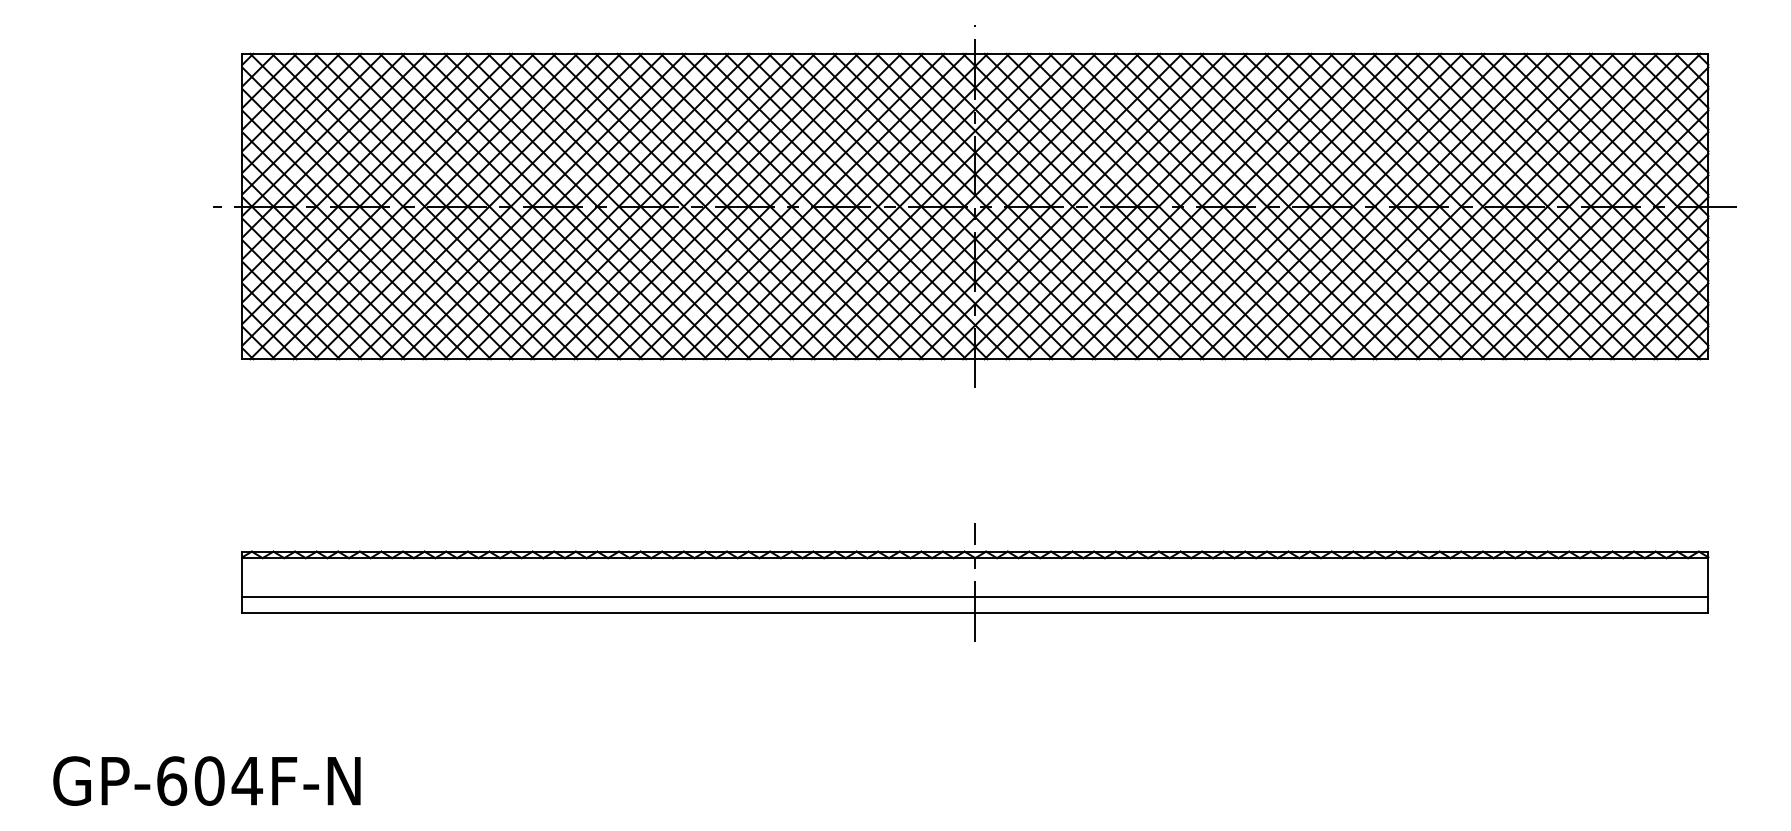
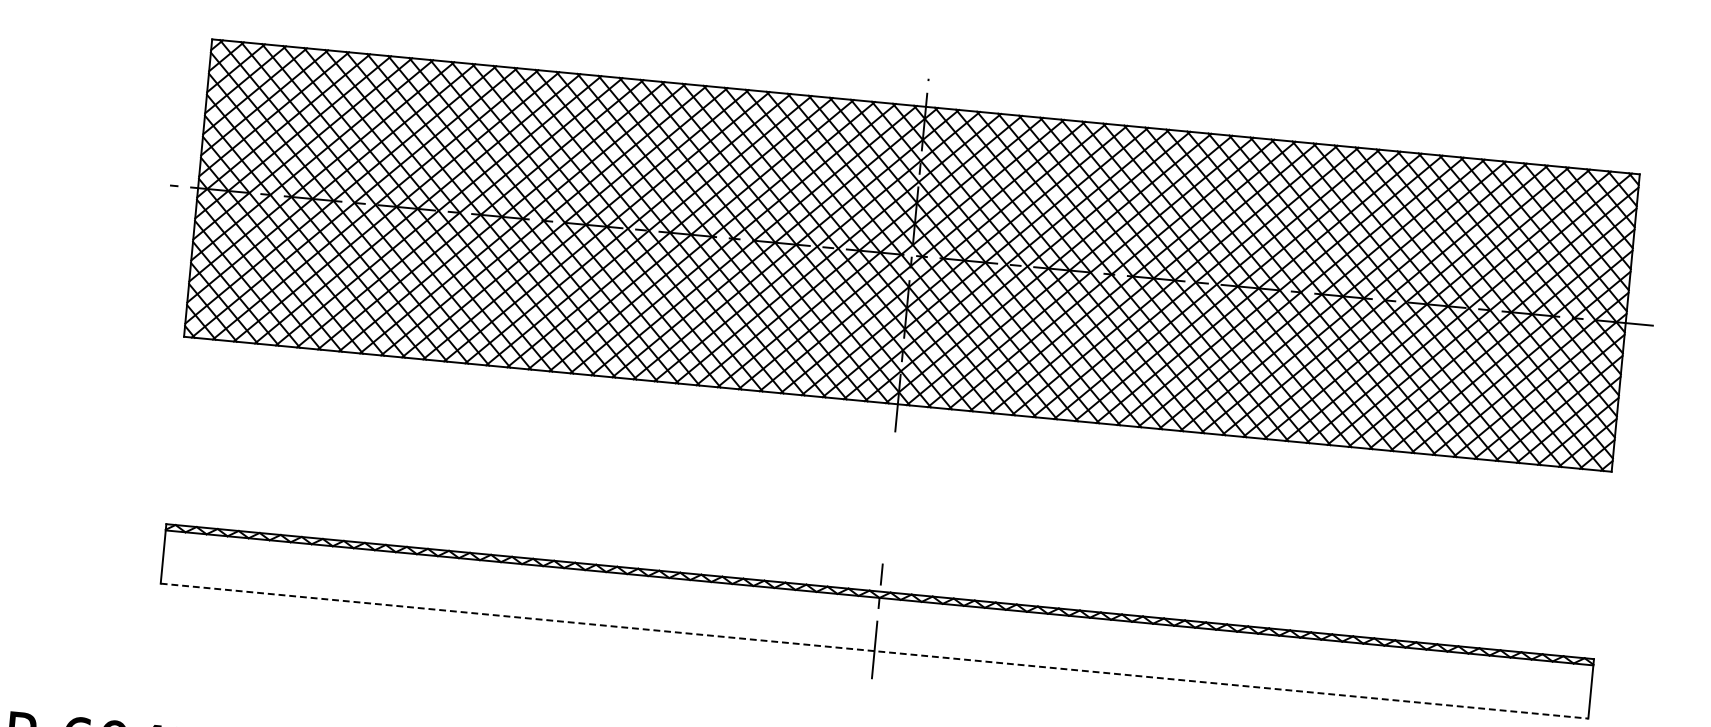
line: (975, 597) -> (876, 636), removed
line: (975, 612) -> (874, 650), solid -> dashed

